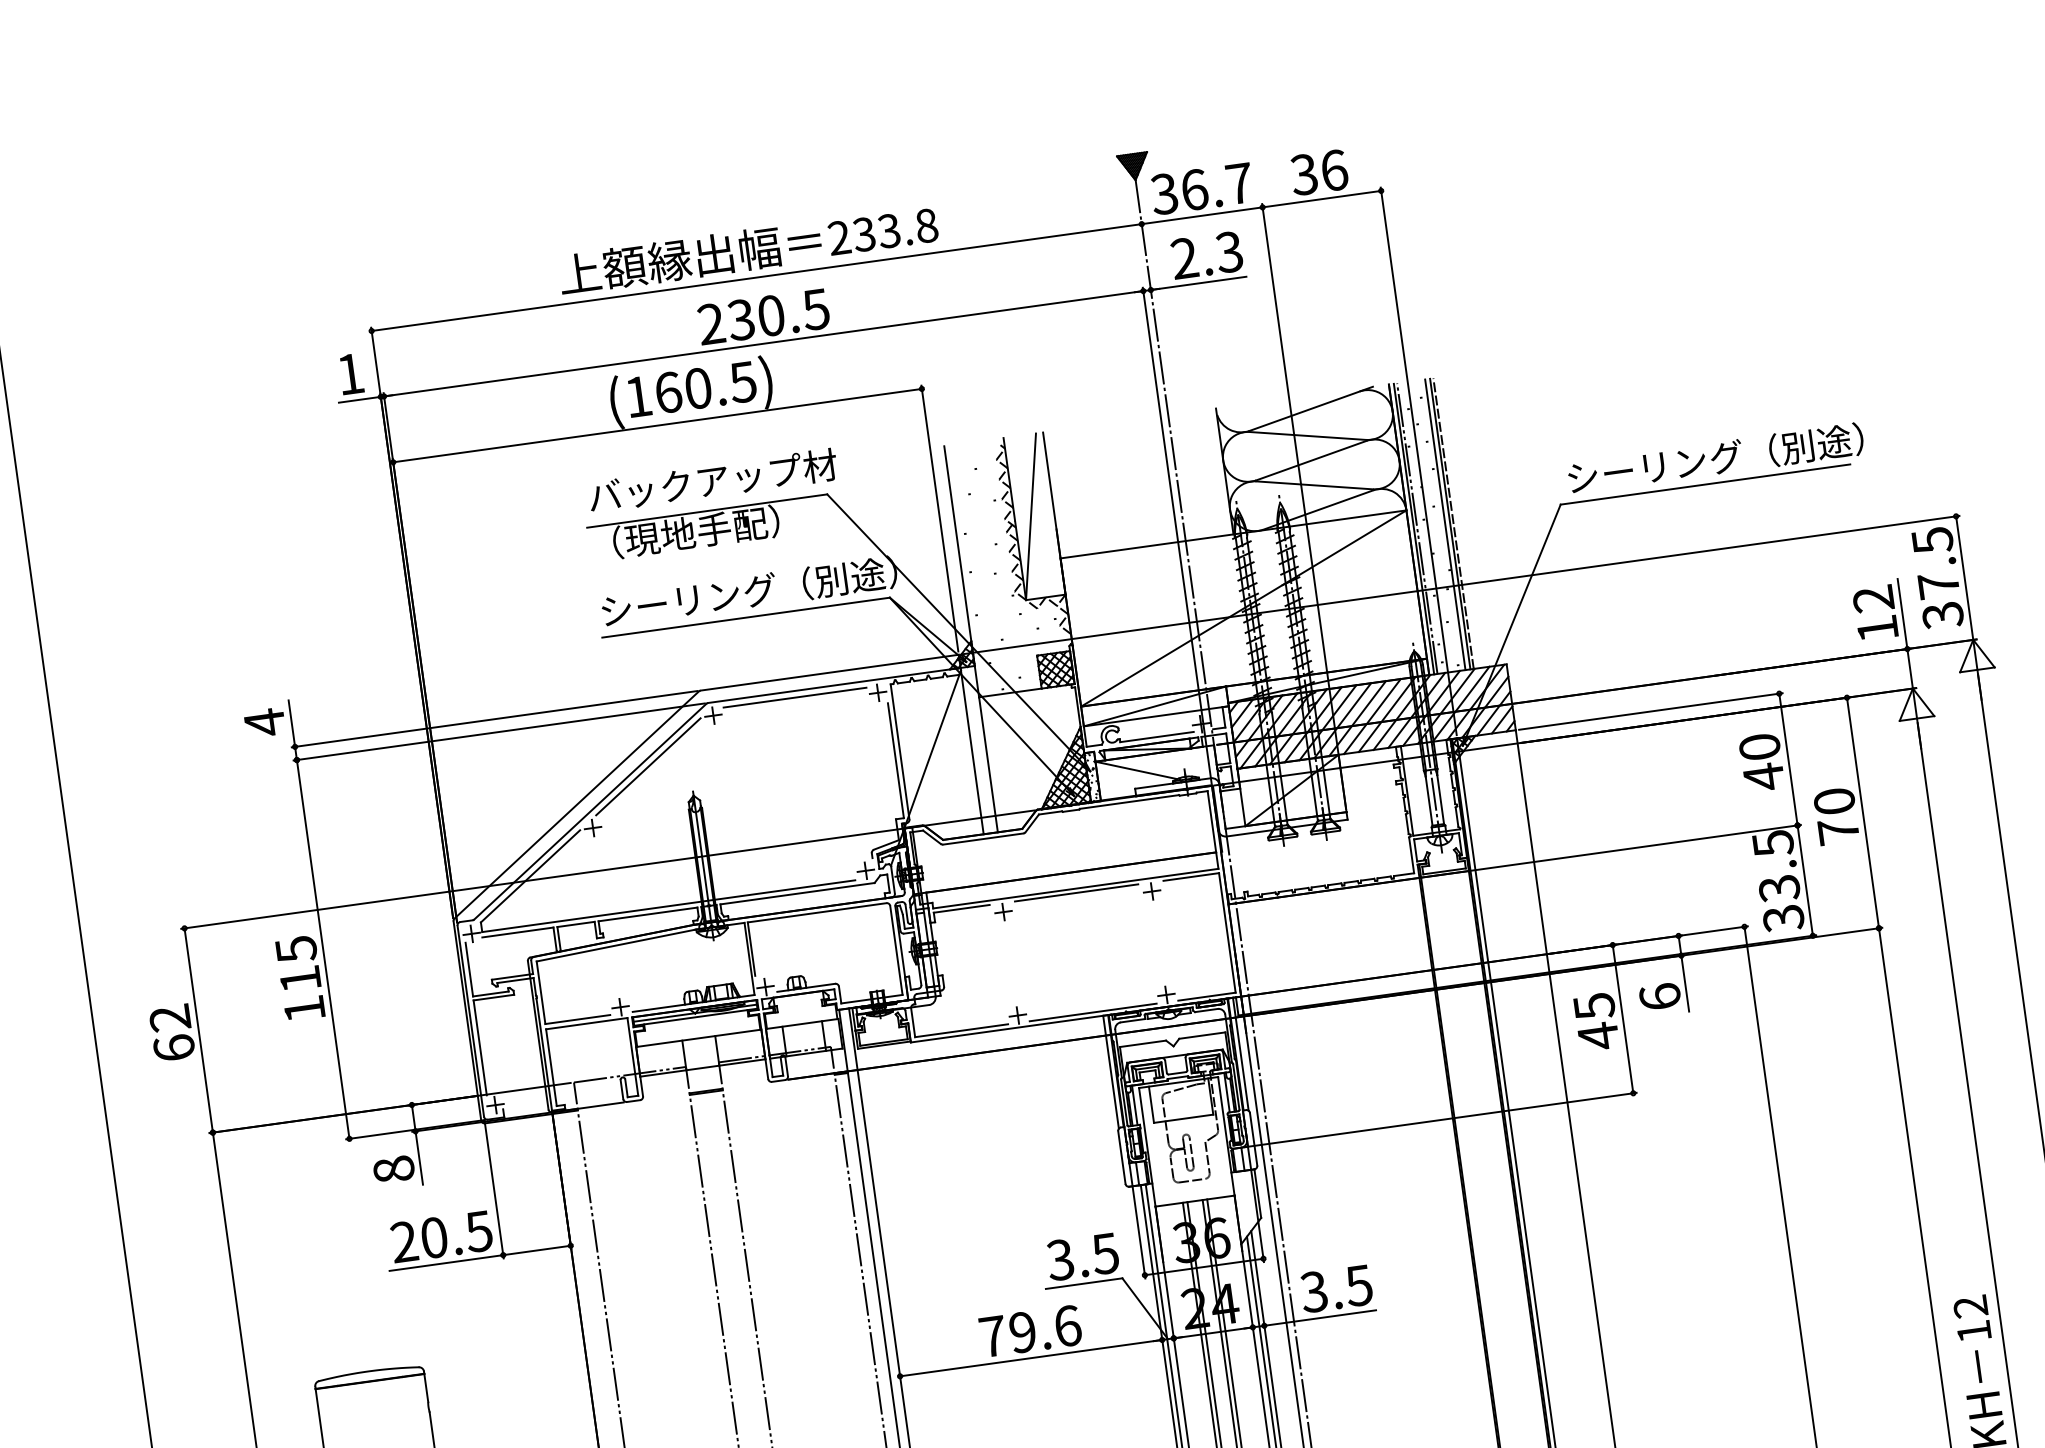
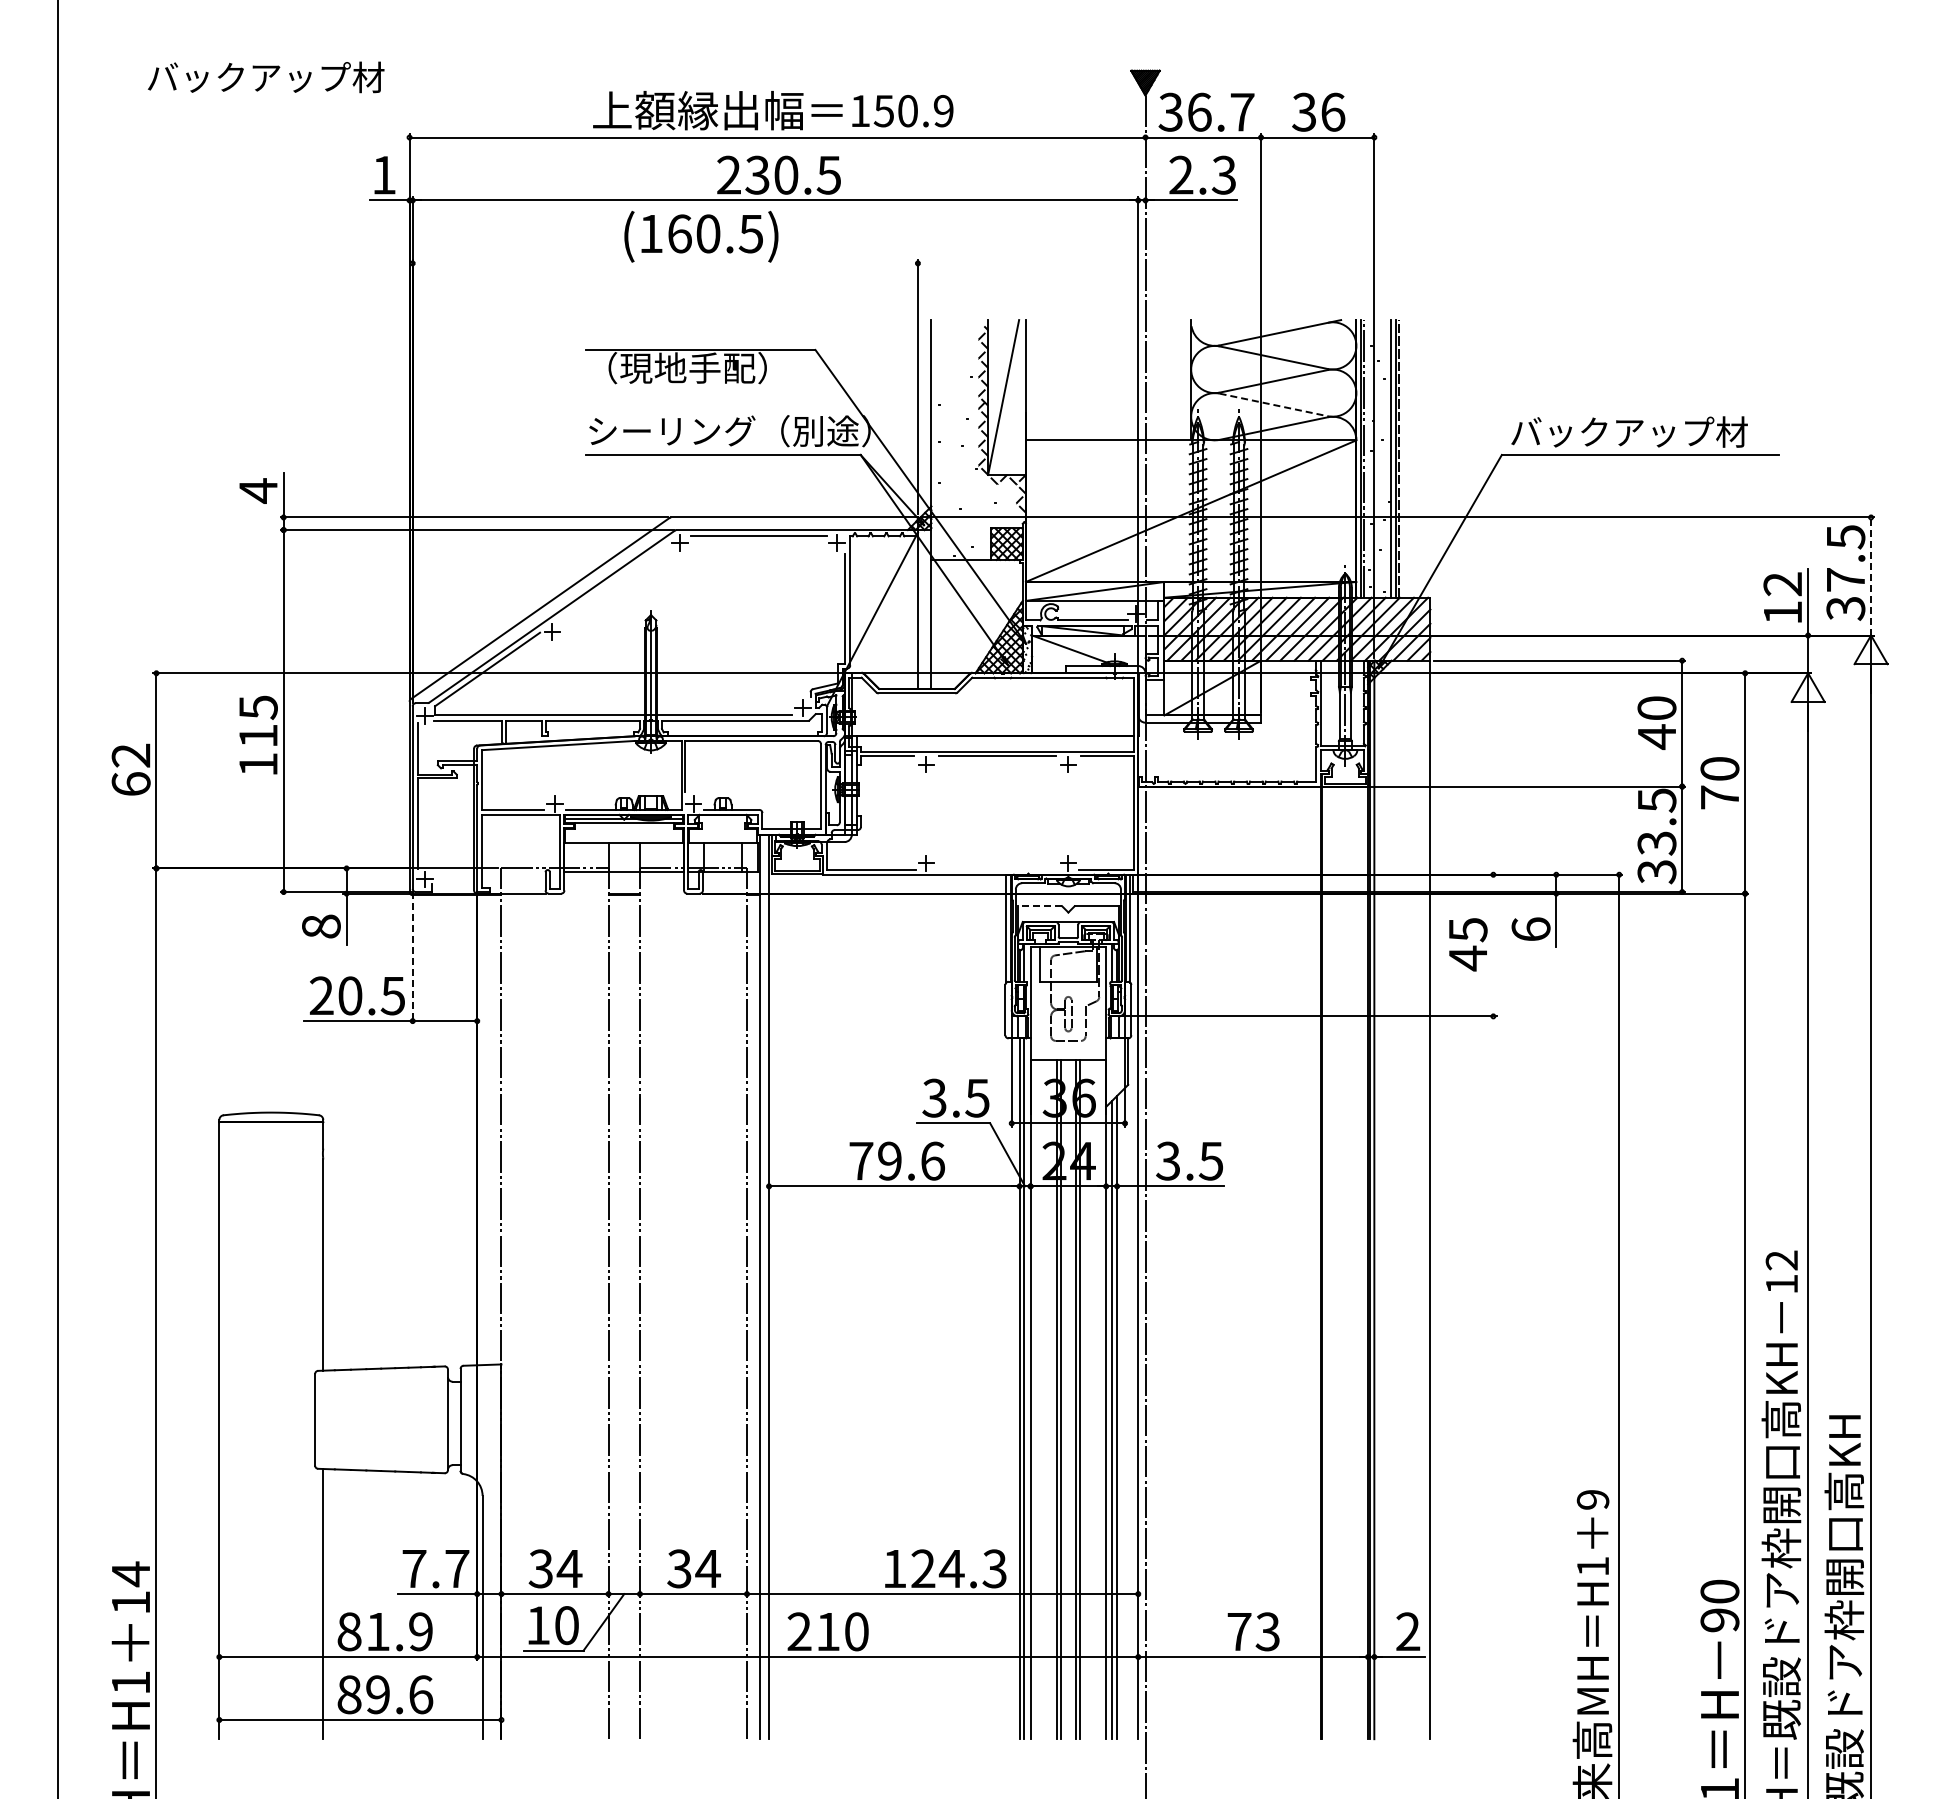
text: (882, 231) -> (901, 110), 233.8 -> 150.9
line: (656, 425) -> (664, 263), removed
text: (1714, 458) -> (1652, 431), シーリング（別途） -> バックアップ材
text: (713, 480) -> (266, 77), moved
line: (1315, 485) -> (1274, 405), solid -> dashed
line: (1965, 578) -> (1871, 576), solid -> dashed
line: (648, 766) -> (612, 581), removed
line: (1093, 1012) -> (997, 870), removed
line: (1623, 1019) -> (1493, 945), removed
line: (1142, 1044) -> (1039, 906), solid -> dashed
line: (493, 1189) -> (412, 958), solid -> dashed

